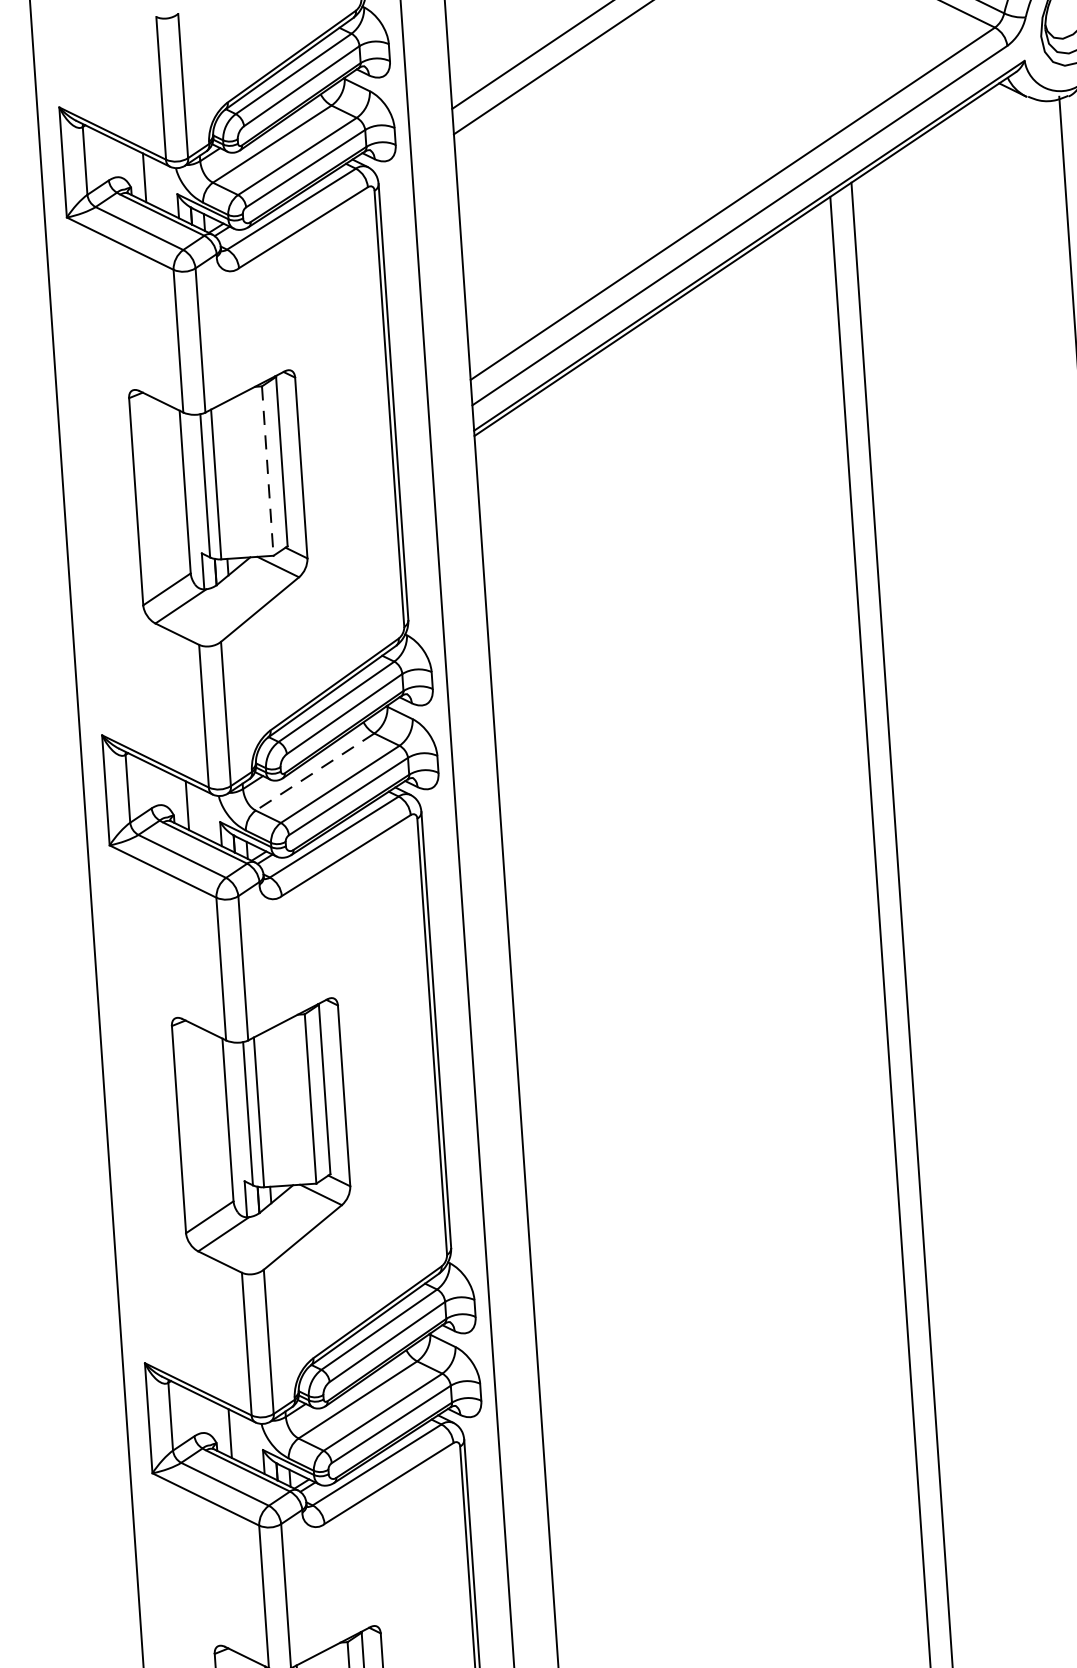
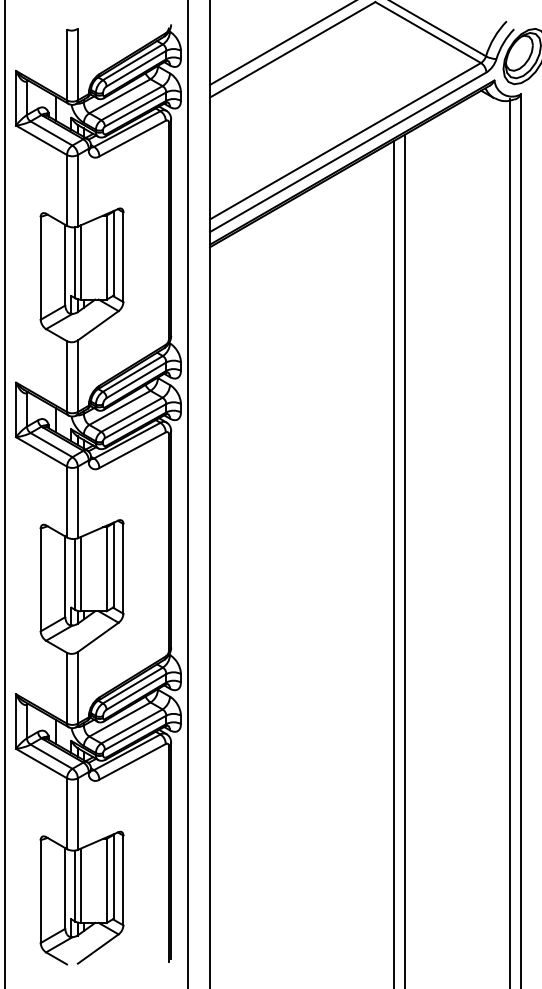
line: (267, 472) -> (106, 258), dashed -> solid
line: (314, 773) -> (119, 408), dashed -> solid

